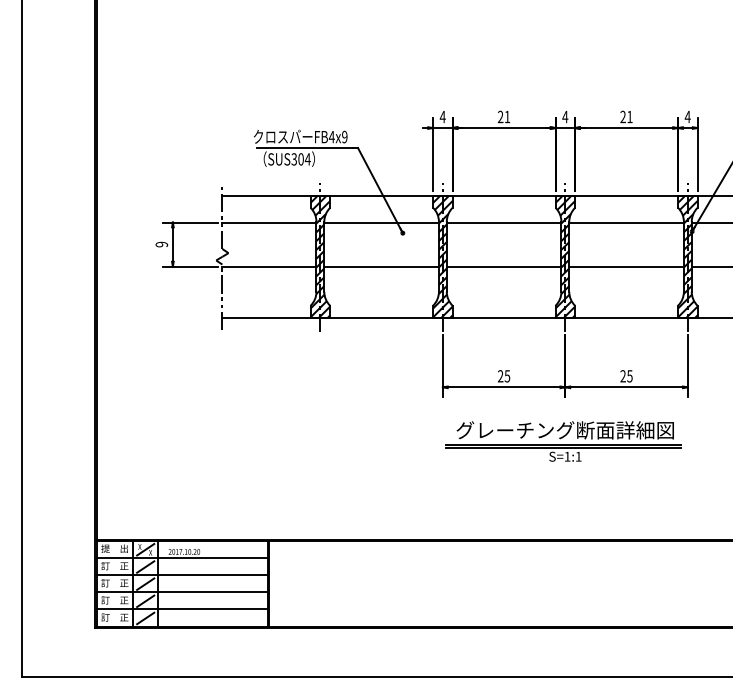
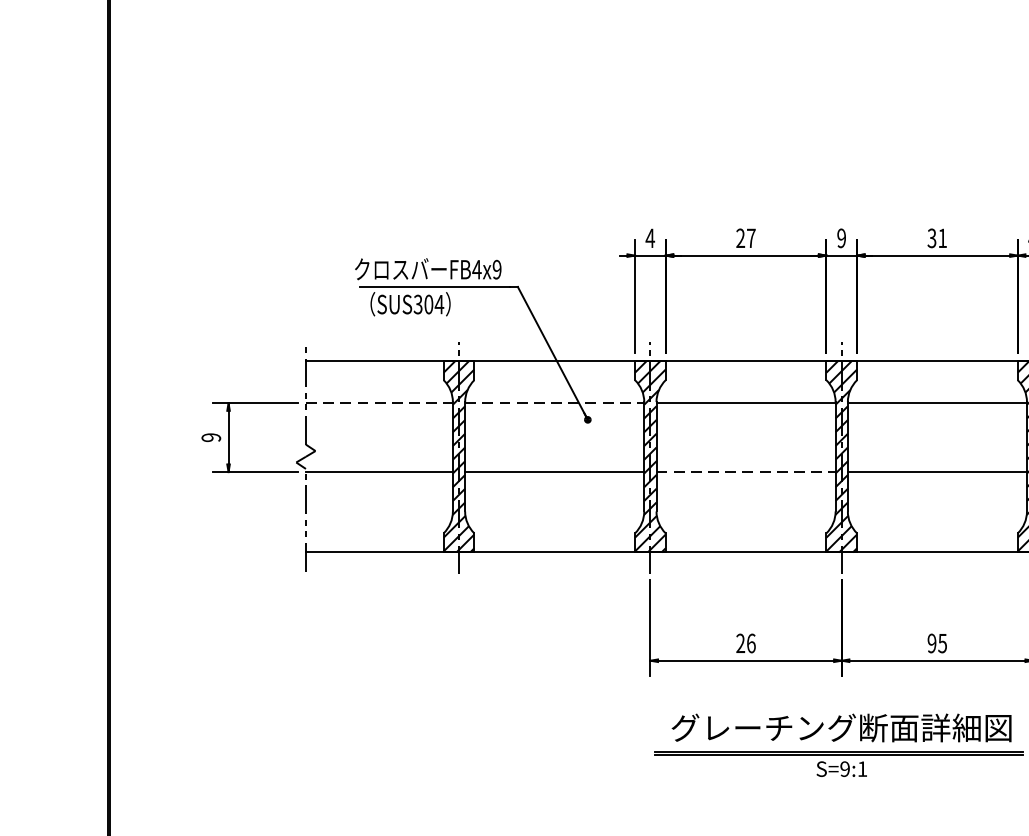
text: (507, 116) -> (751, 237), 21 -> 27
text: (565, 116) -> (841, 237), 4 -> 9
text: (622, 117) -> (931, 239), 21 -> 31
line: (269, 222) -> (379, 403), solid -> dashed
line: (382, 222) -> (556, 403), solid -> dashed
line: (504, 266) -> (746, 471), solid -> dashed
text: (507, 376) -> (751, 643), 25 -> 26
text: (622, 376) -> (931, 643), 25 -> 95
text: (567, 456) -> (845, 768), S=1:1 -> S=9:1

